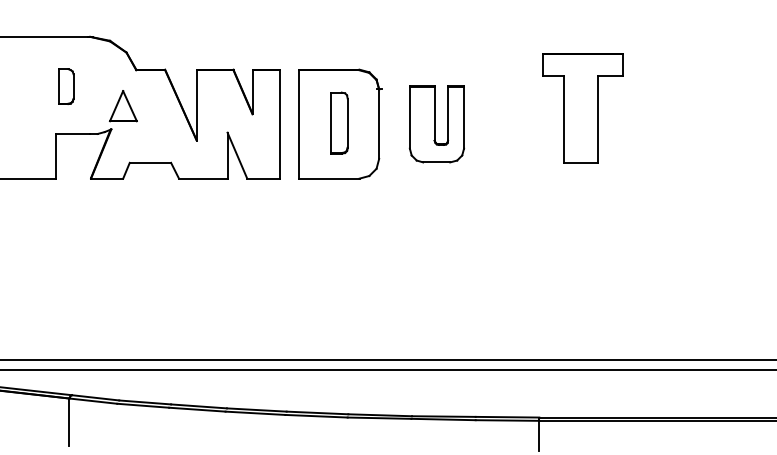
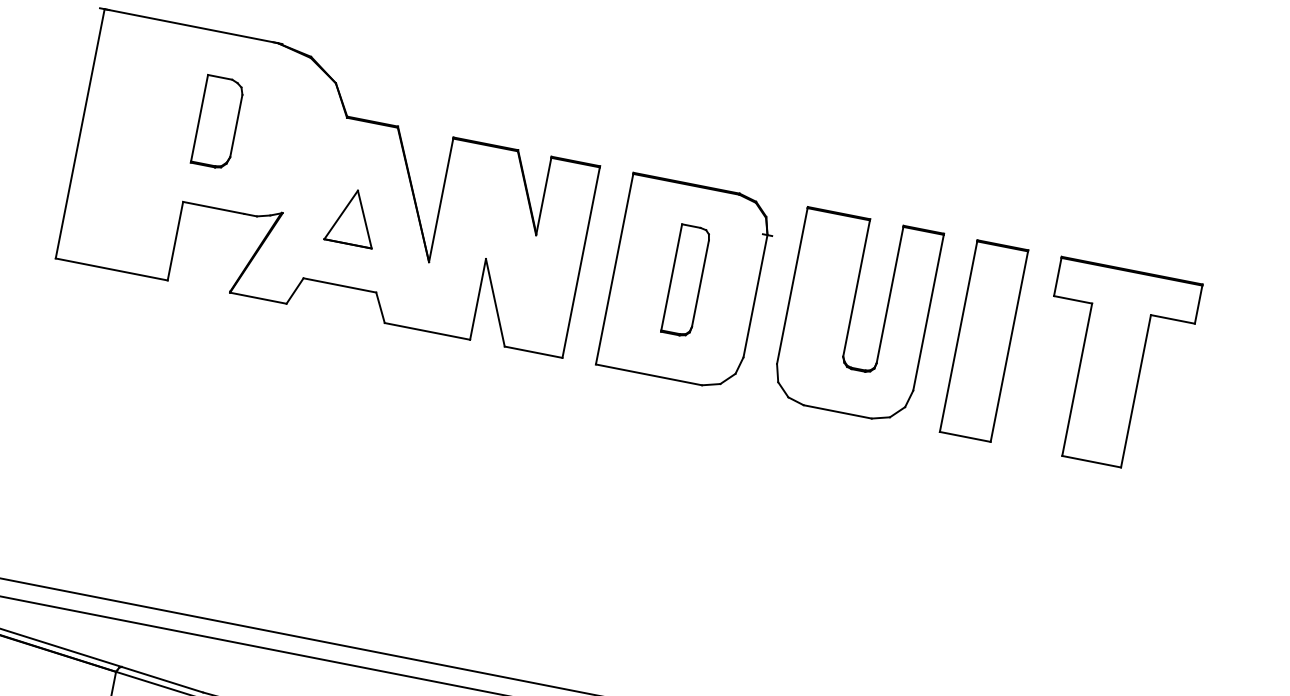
part: (66, 86) -> (218, 122), size x1.43
part: (123, 106) -> (353, 217), moved
part: (582, 108) -> (1112, 366), moved
part: (436, 124) -> (856, 316), size x1.43
part: (509, 124) -> (984, 341), added

